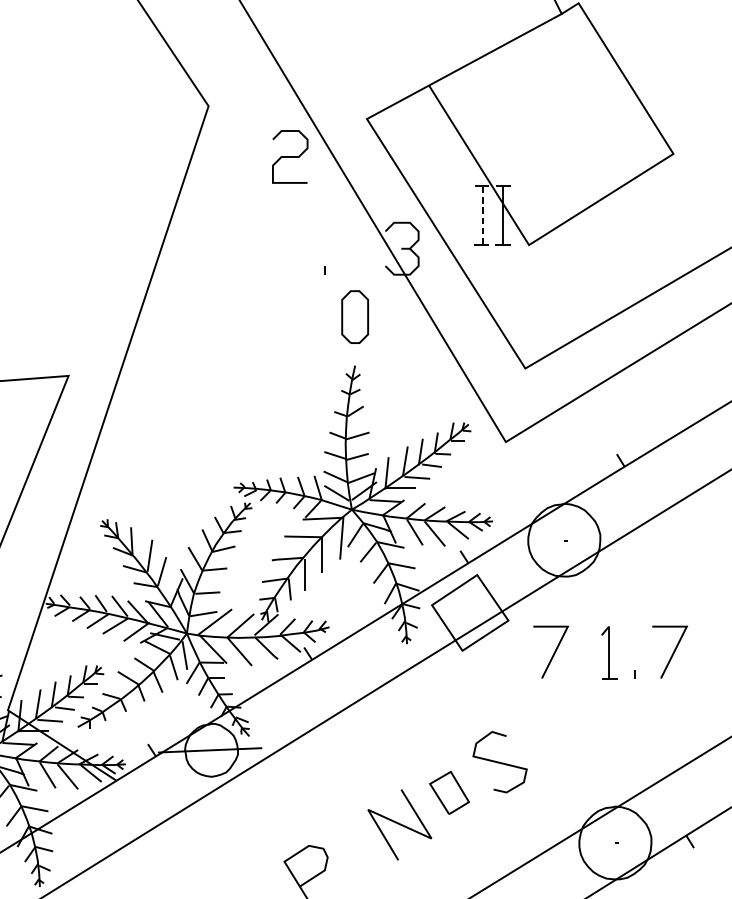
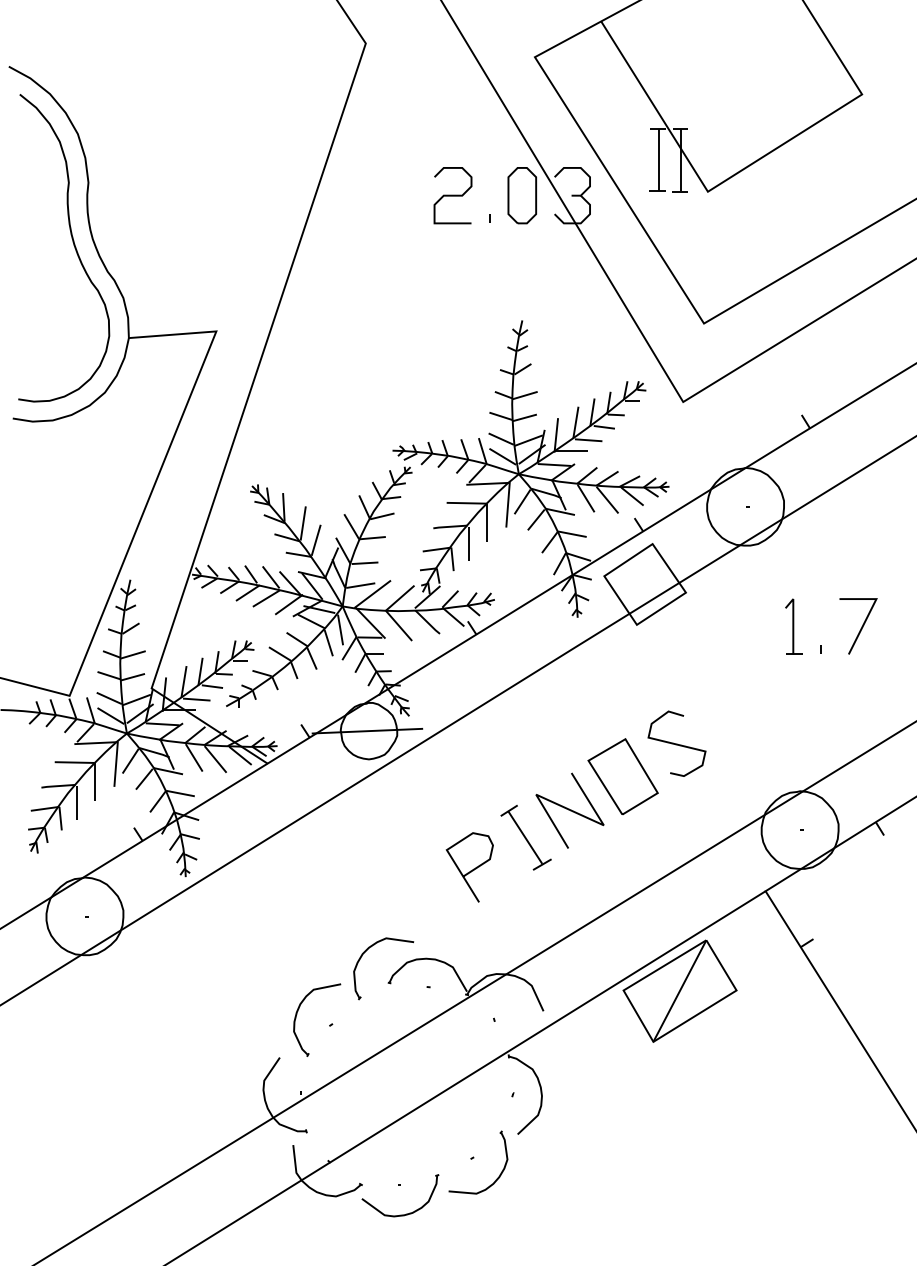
curve: (289, 156) -> (452, 195), moved
line: (482, 214) -> (658, 159), dashed -> solid
part: (355, 316) -> (522, 195), moved
line: (552, 654) -> (733, 628), removed
part: (449, 792) -> (622, 776), size x1.67
part: (358, 849) -> (525, 837), added

